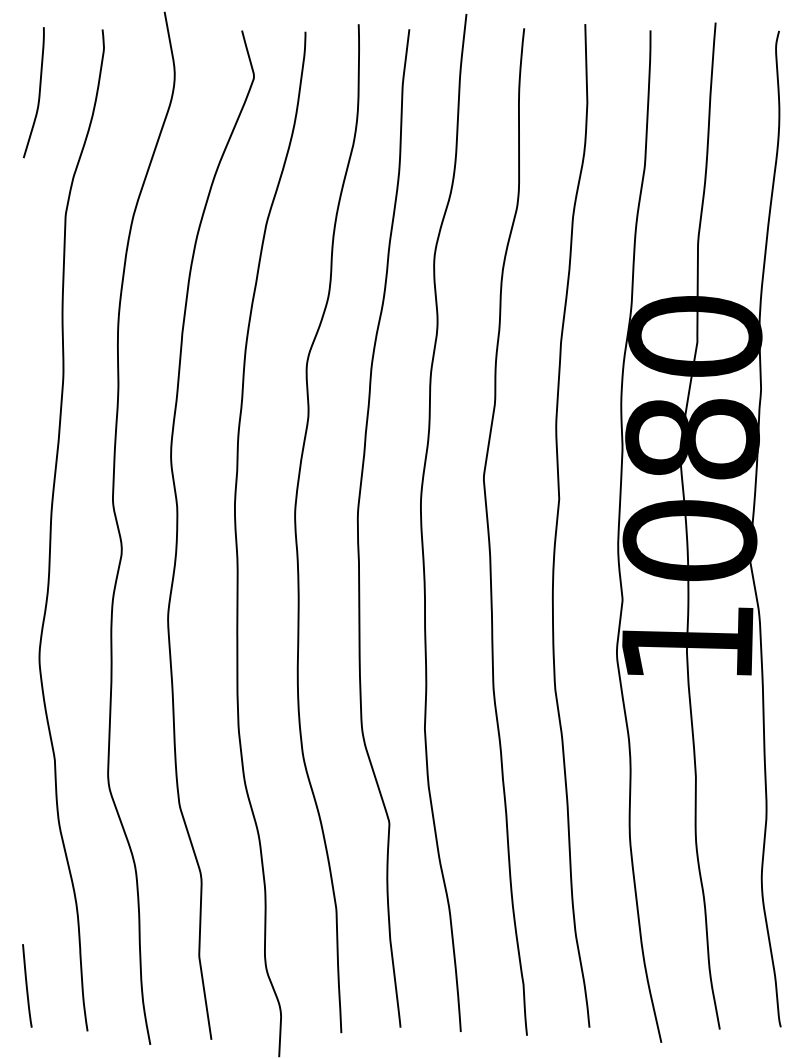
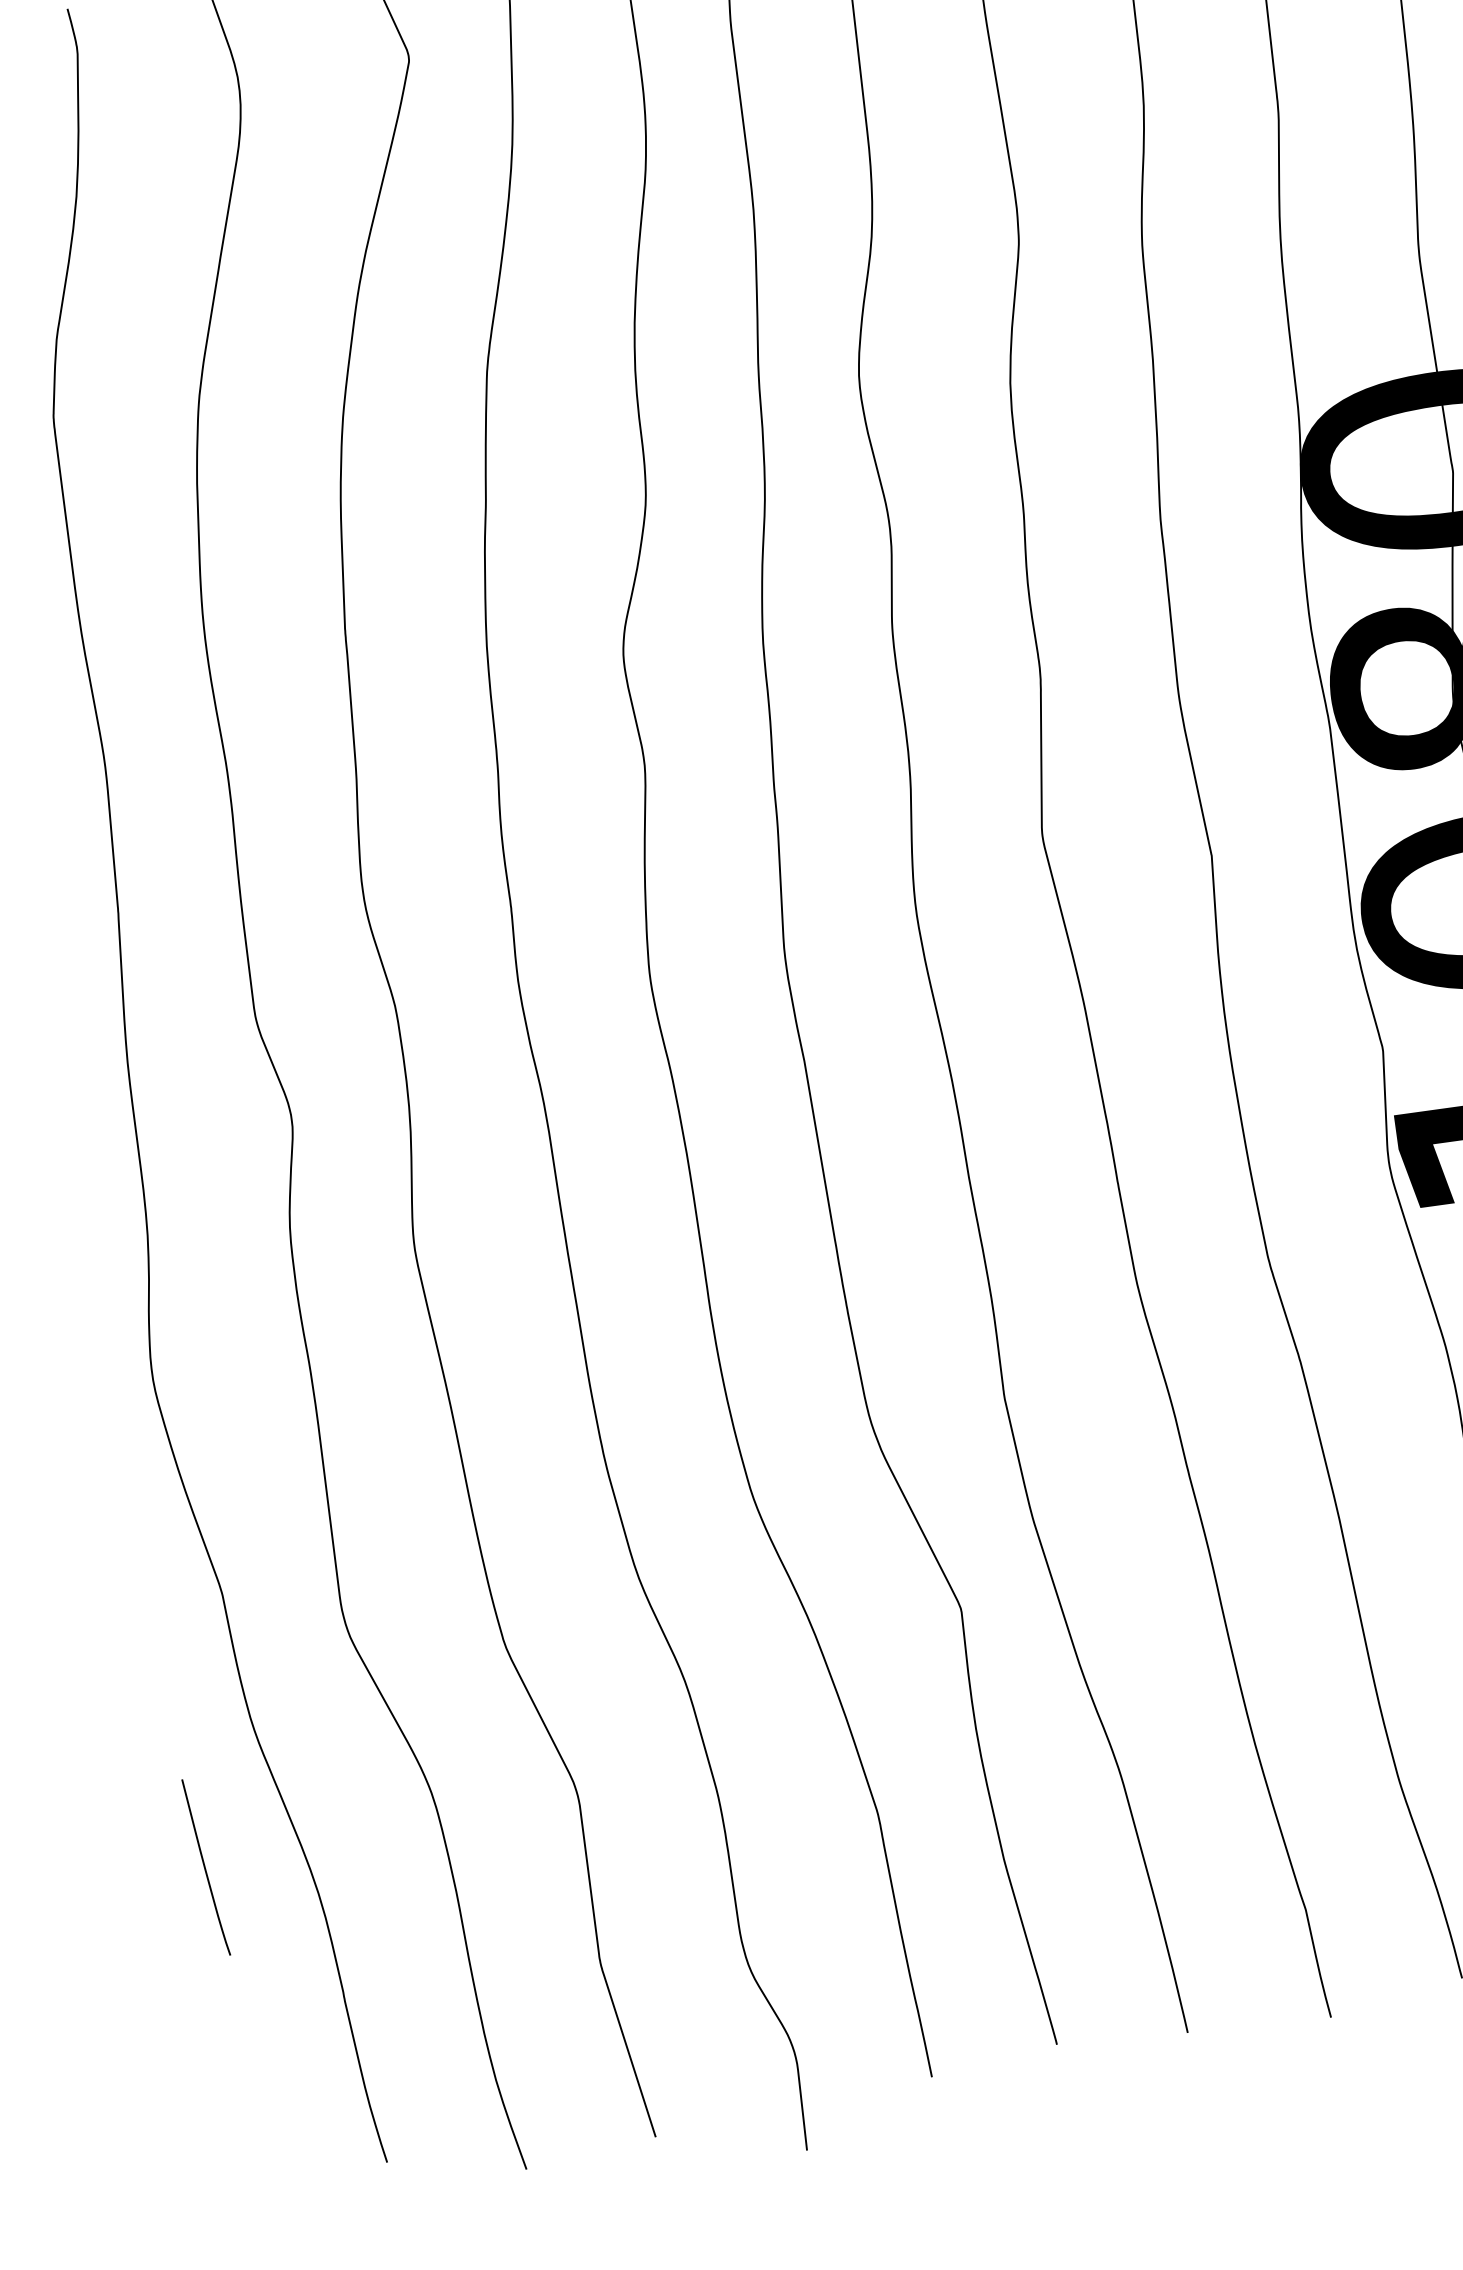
line: (27, 985) -> (206, 1866), moved

